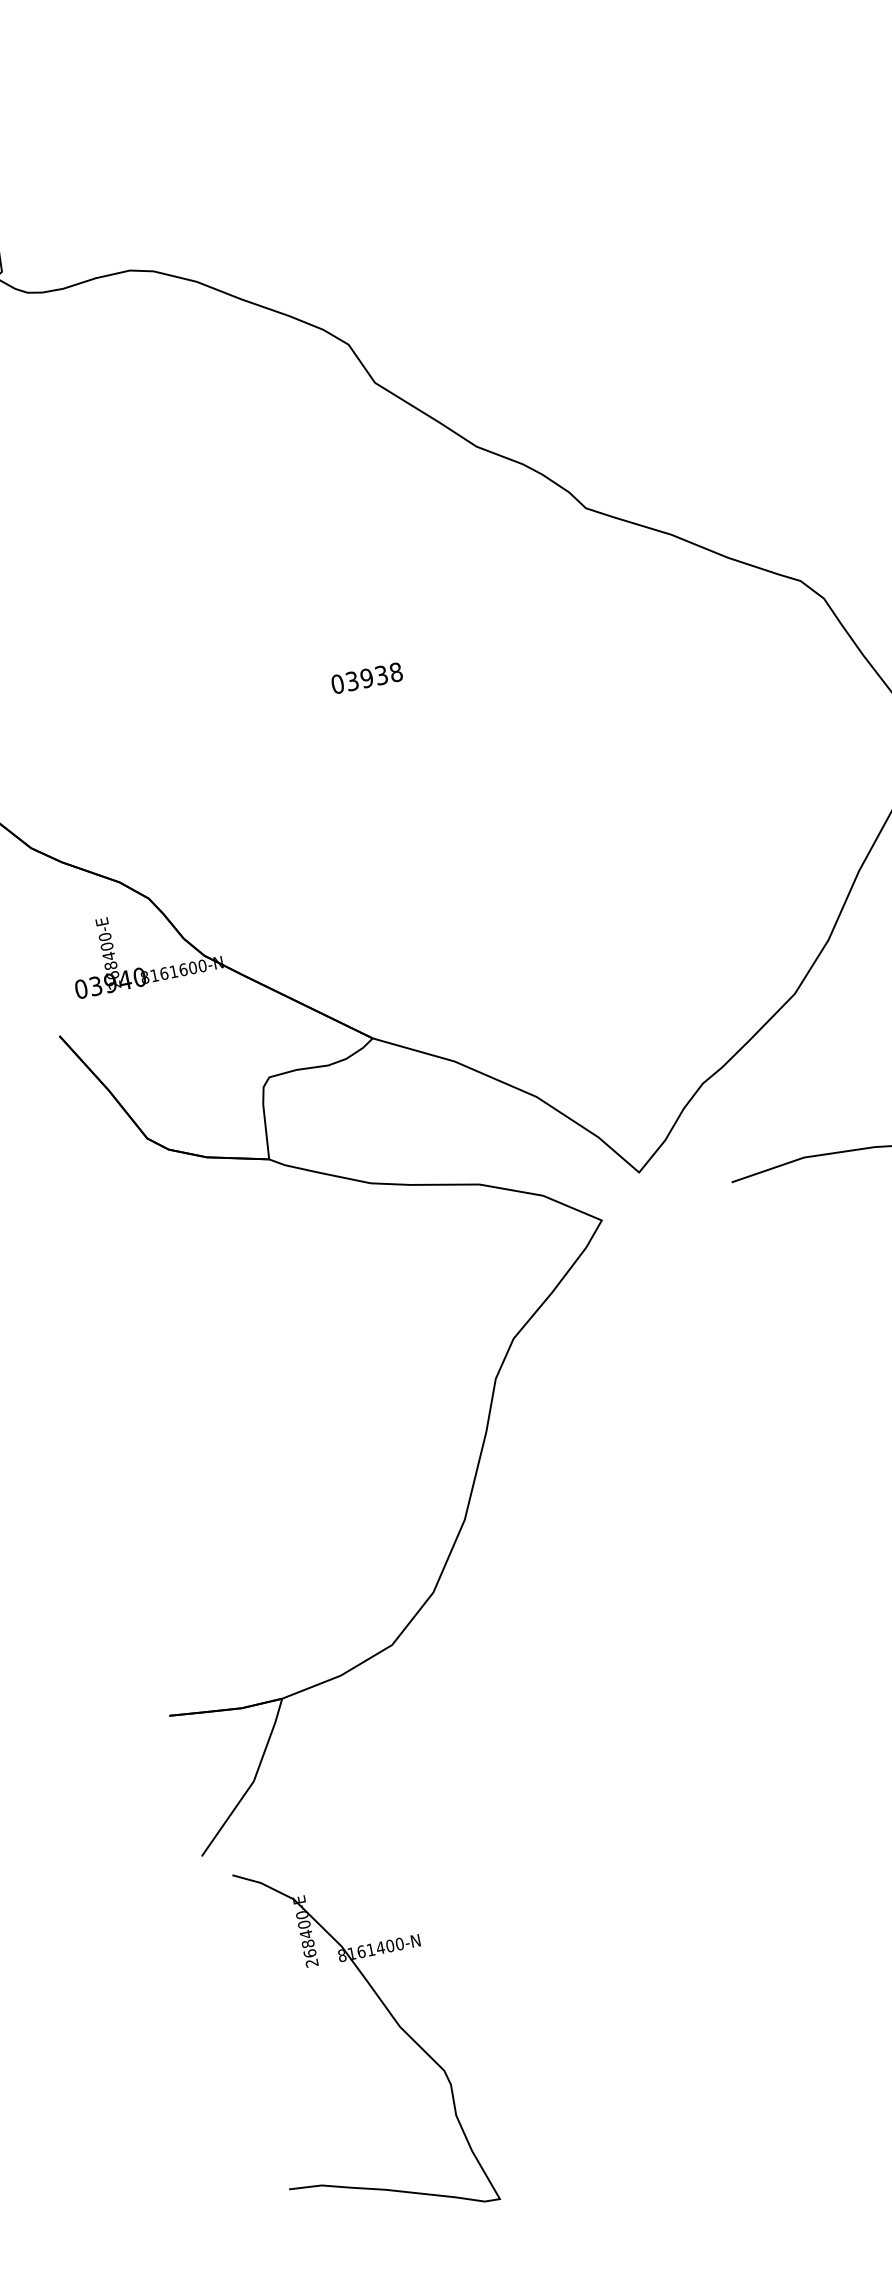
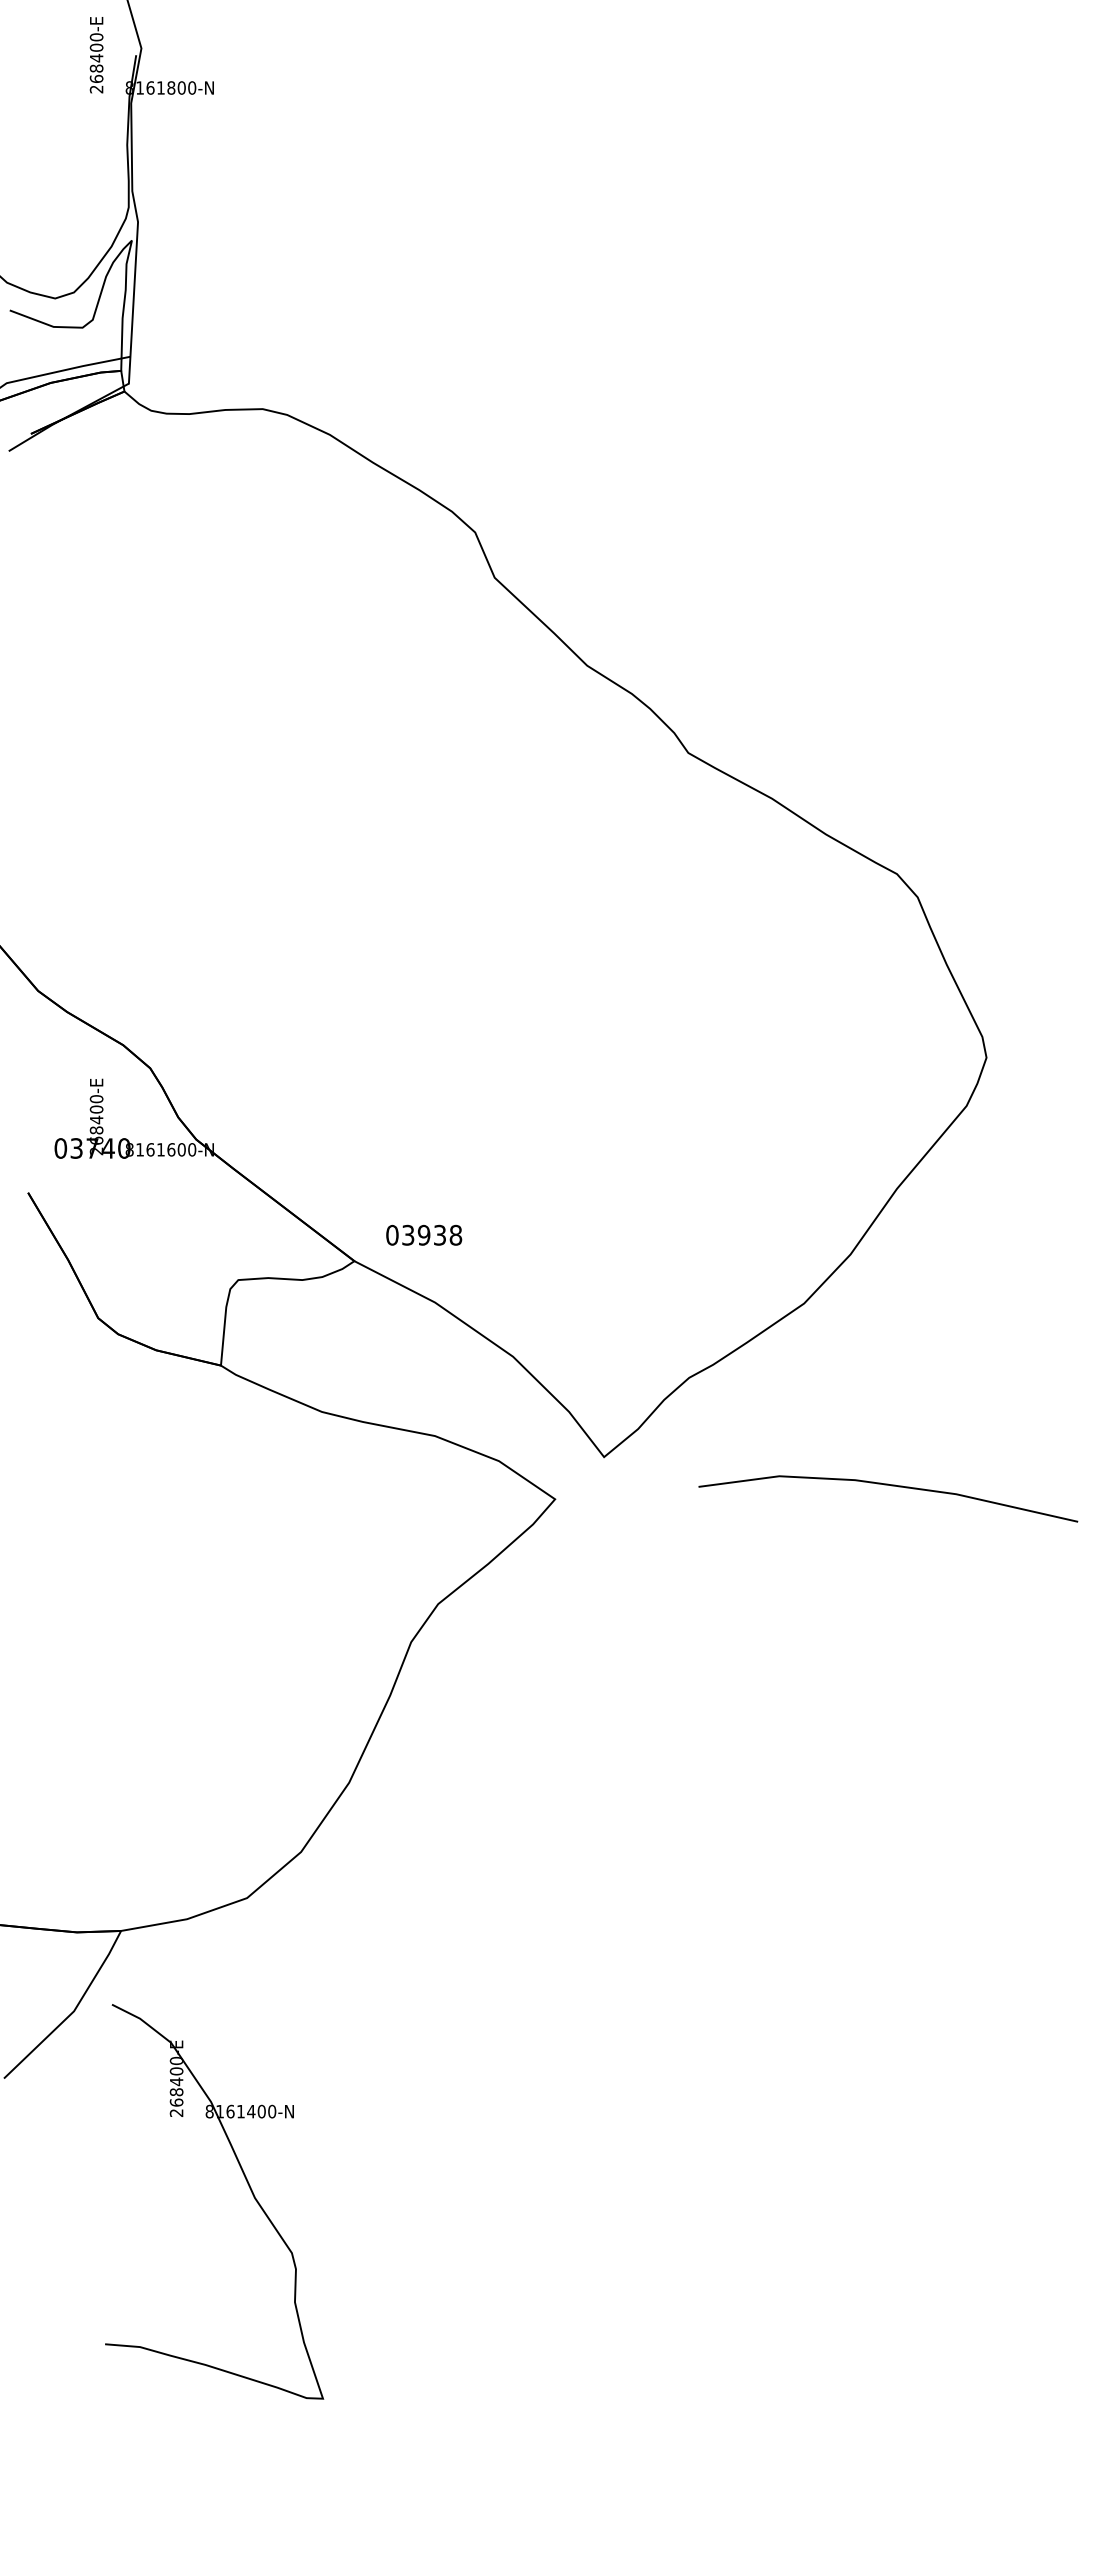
text: (367, 677) -> (424, 1234), moved
text: (110, 983) -> (92, 1148), 03940 -> 03740
part: (390, 2015) -> (247, 2184), moved

